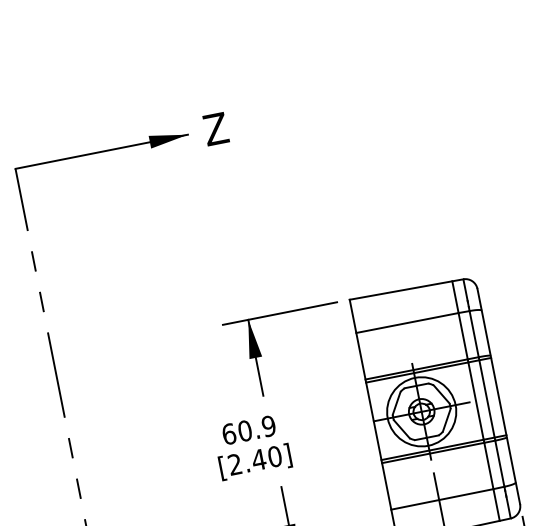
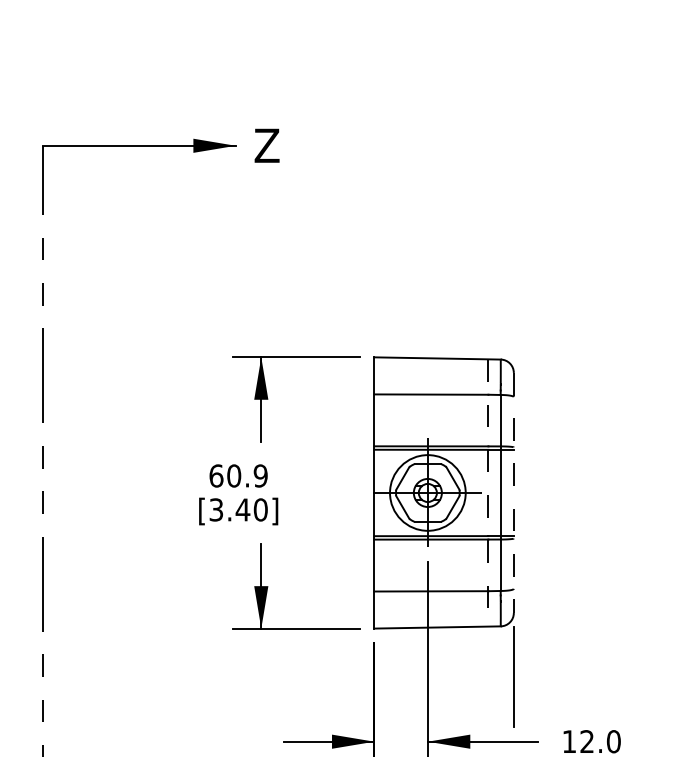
line: (498, 397) -> (513, 493), solid -> dashed
line: (475, 400) -> (488, 492), solid -> dashed
text: (235, 464) -> (216, 509), [2.40] -> [3.40]

